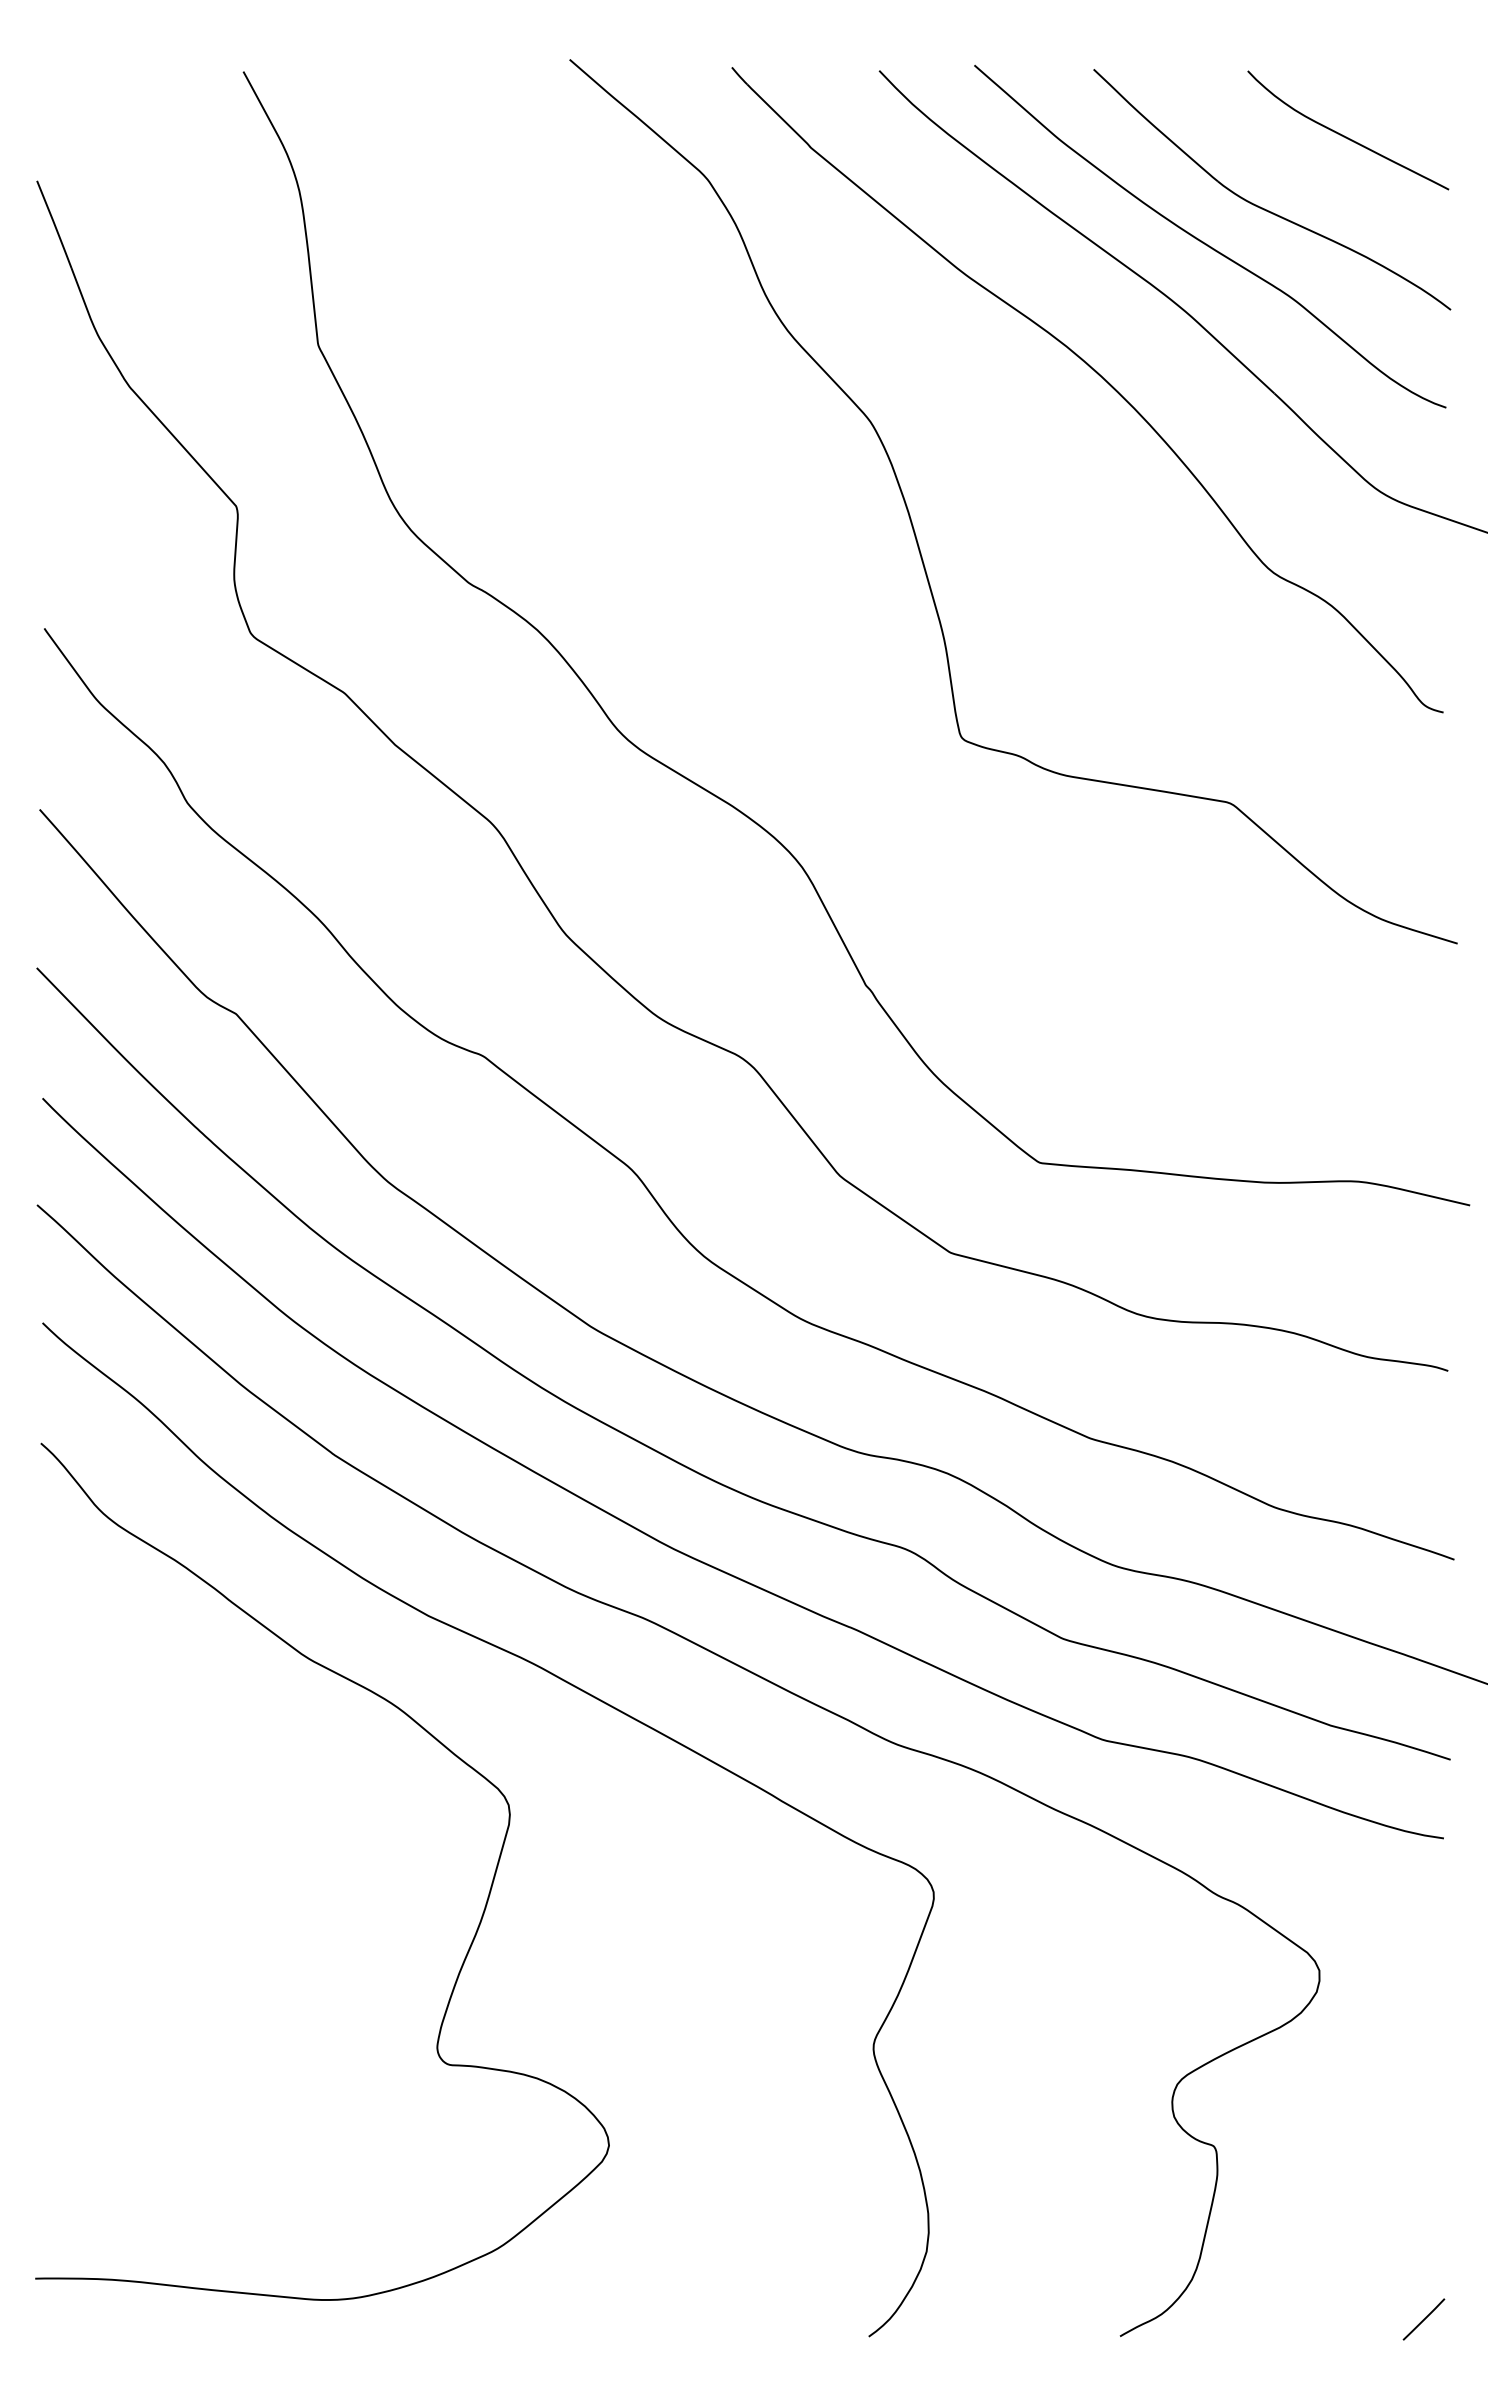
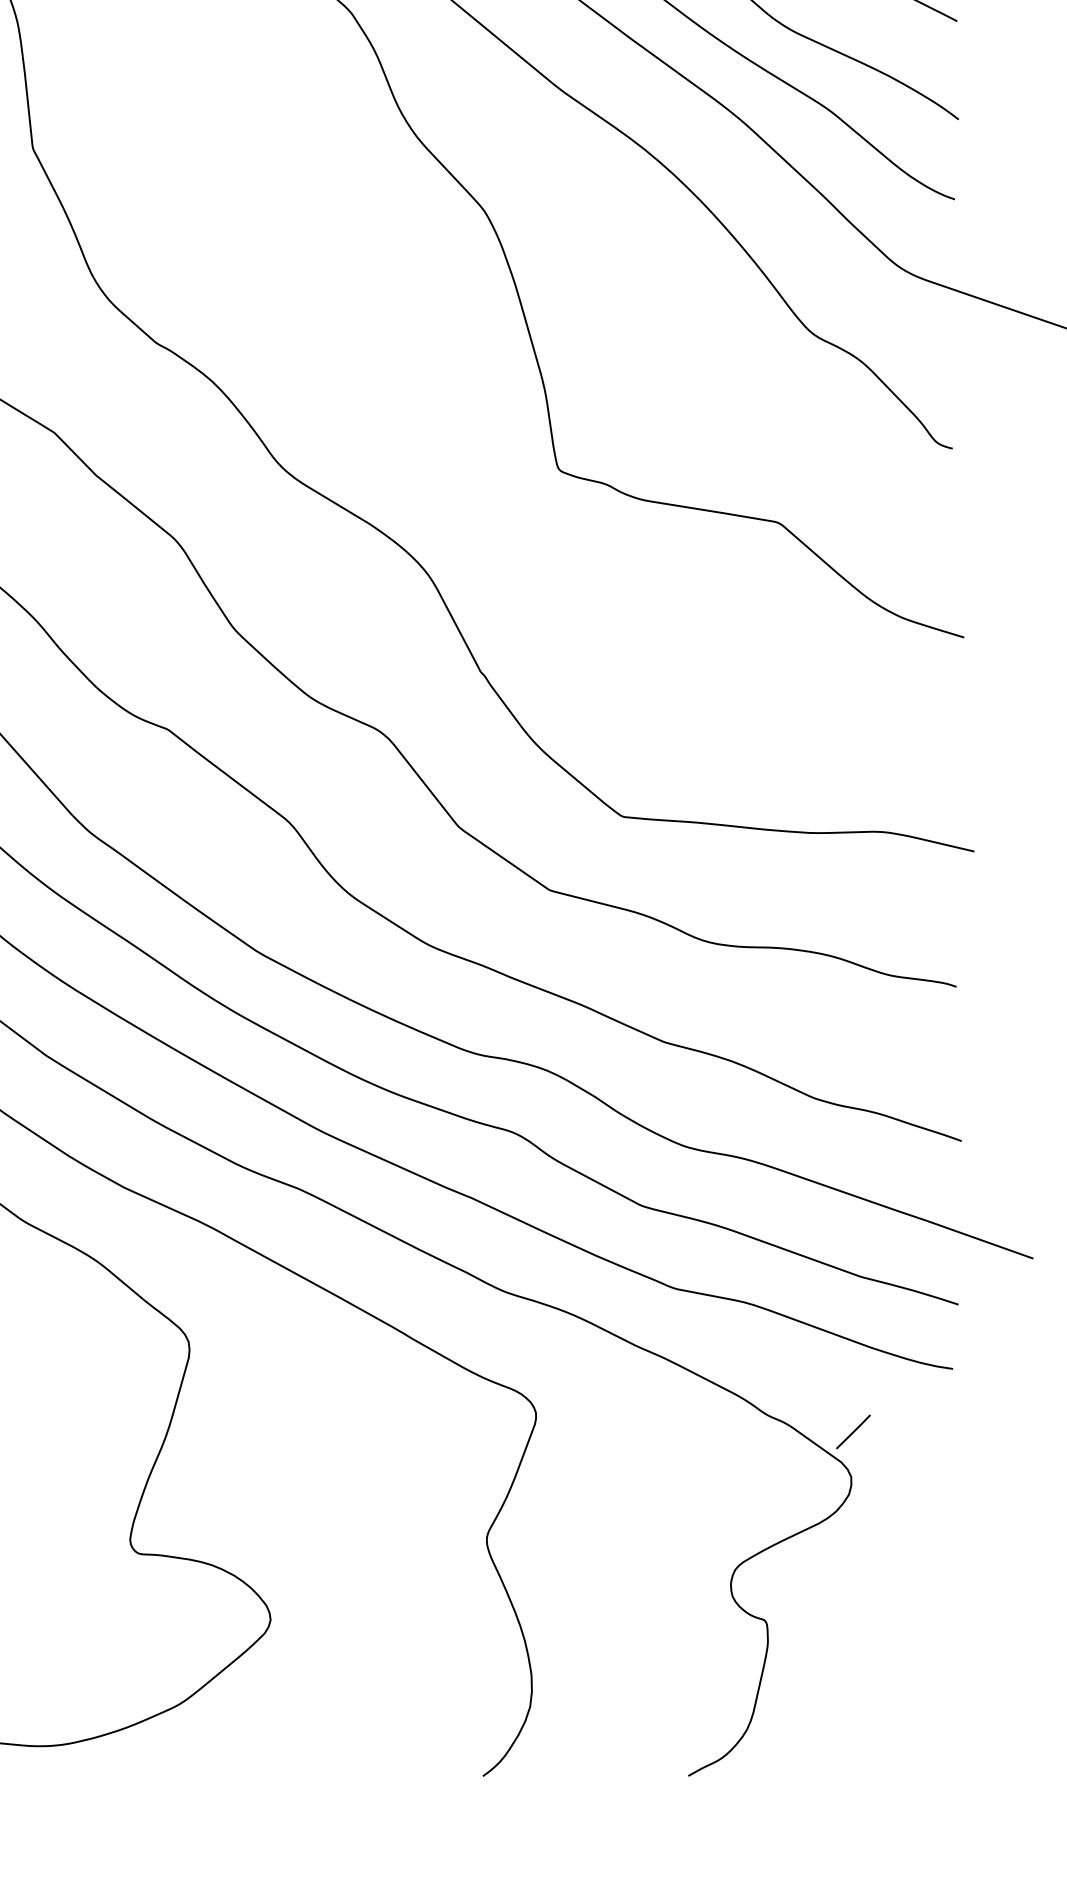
line: (1423, 2319) -> (852, 1431), moved

